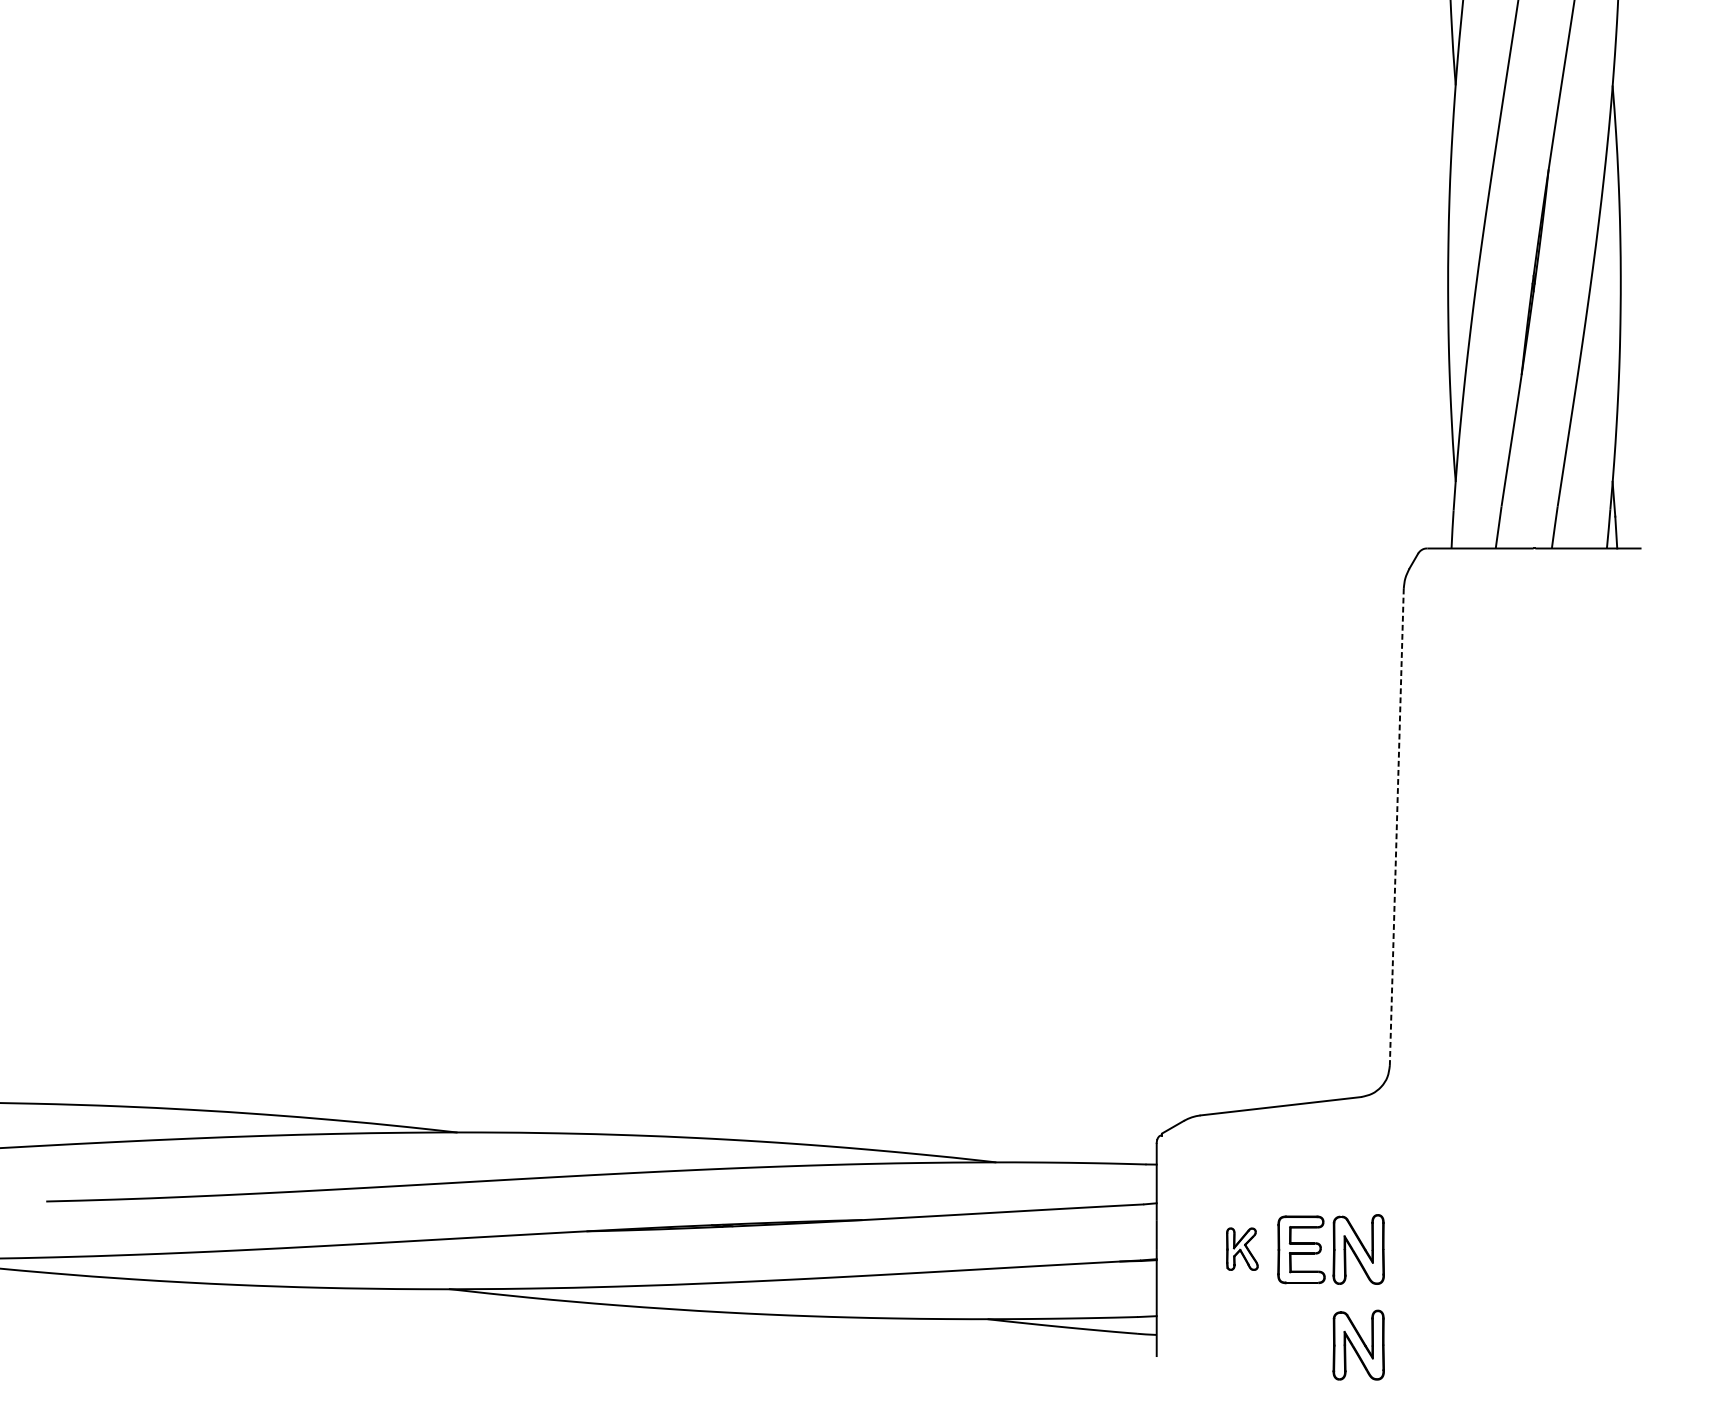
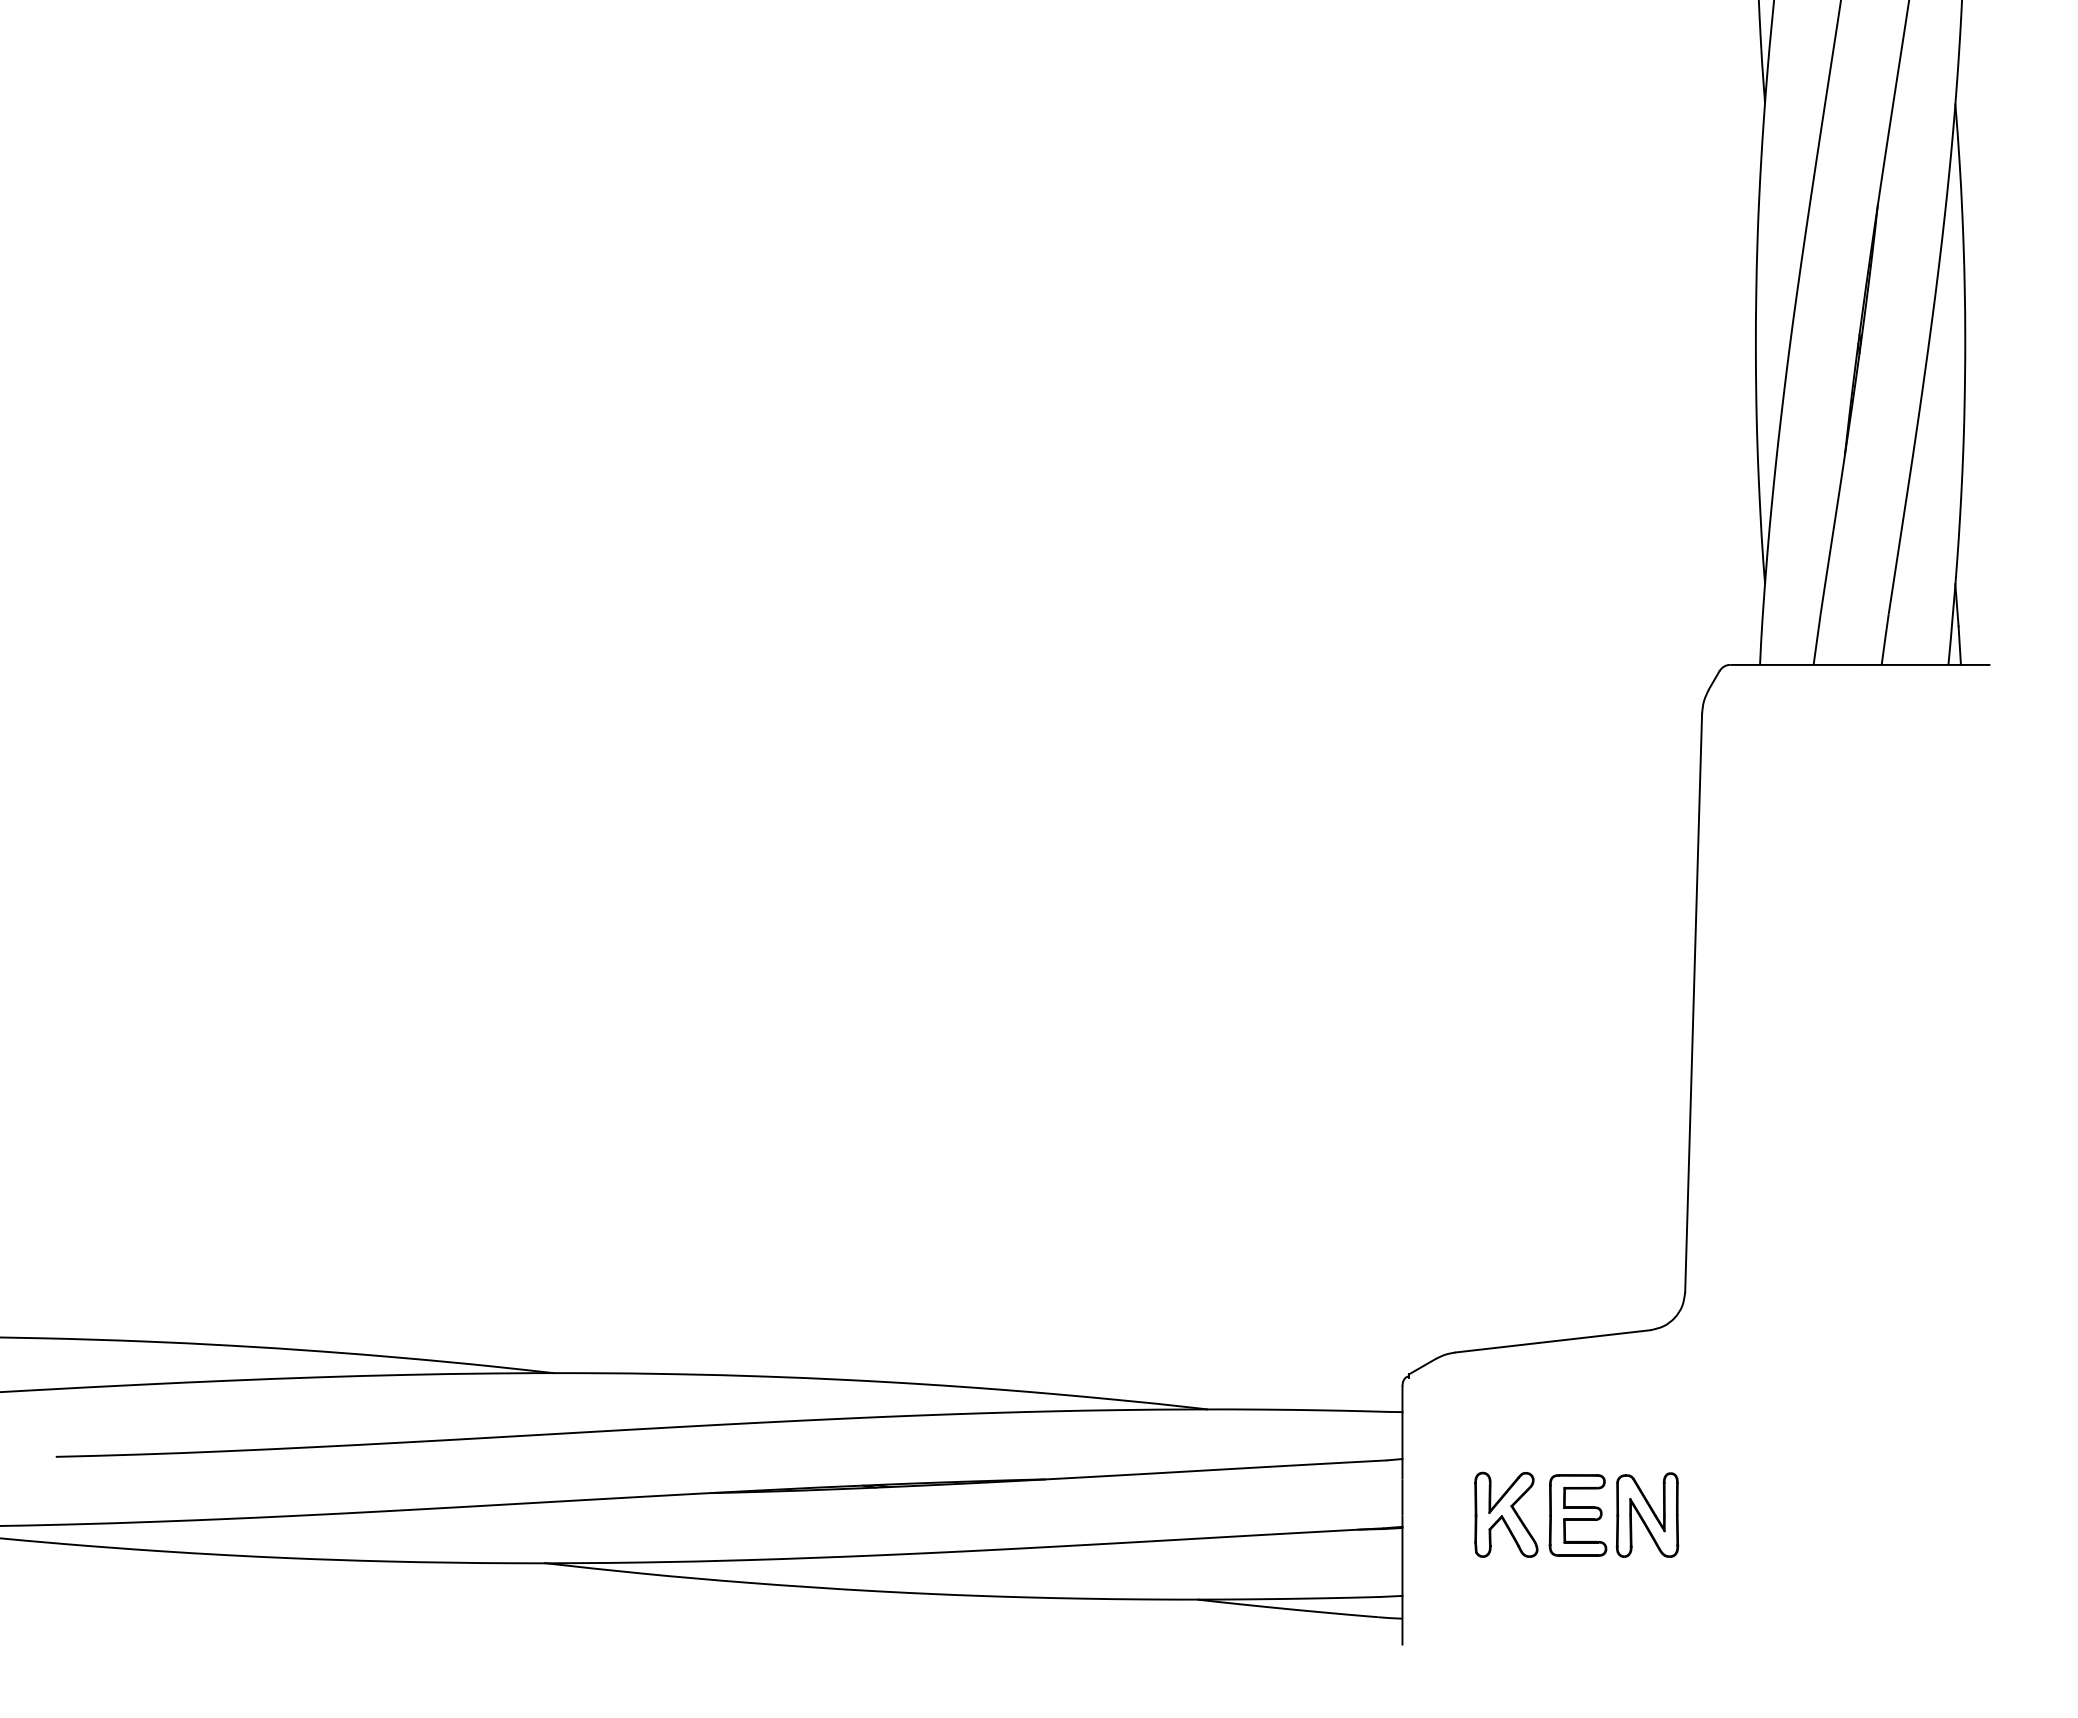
line: (1396, 826) -> (1693, 1002), dashed -> solid
part: (1242, 1249) -> (1506, 1514), size x1.67
part: (1358, 1344) -> (1647, 1630), removed

